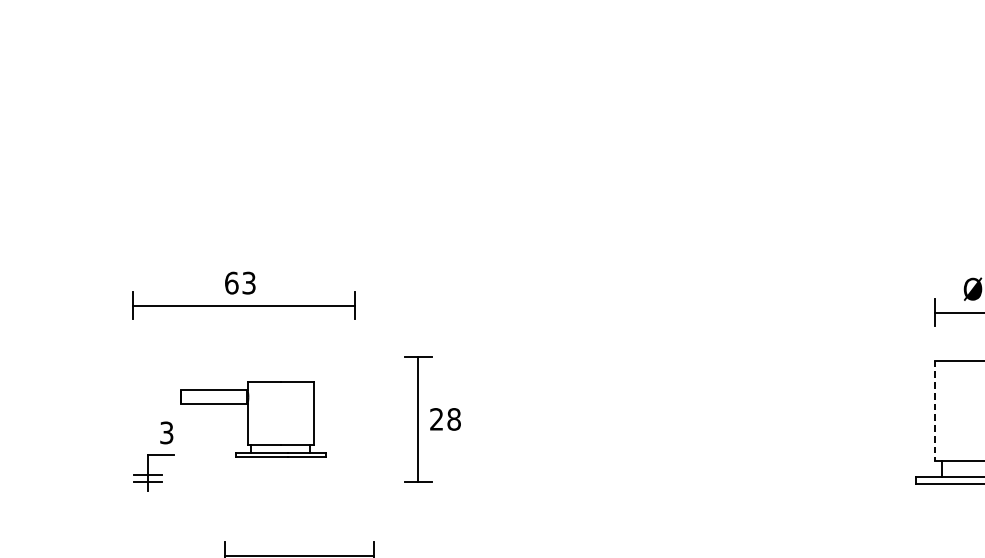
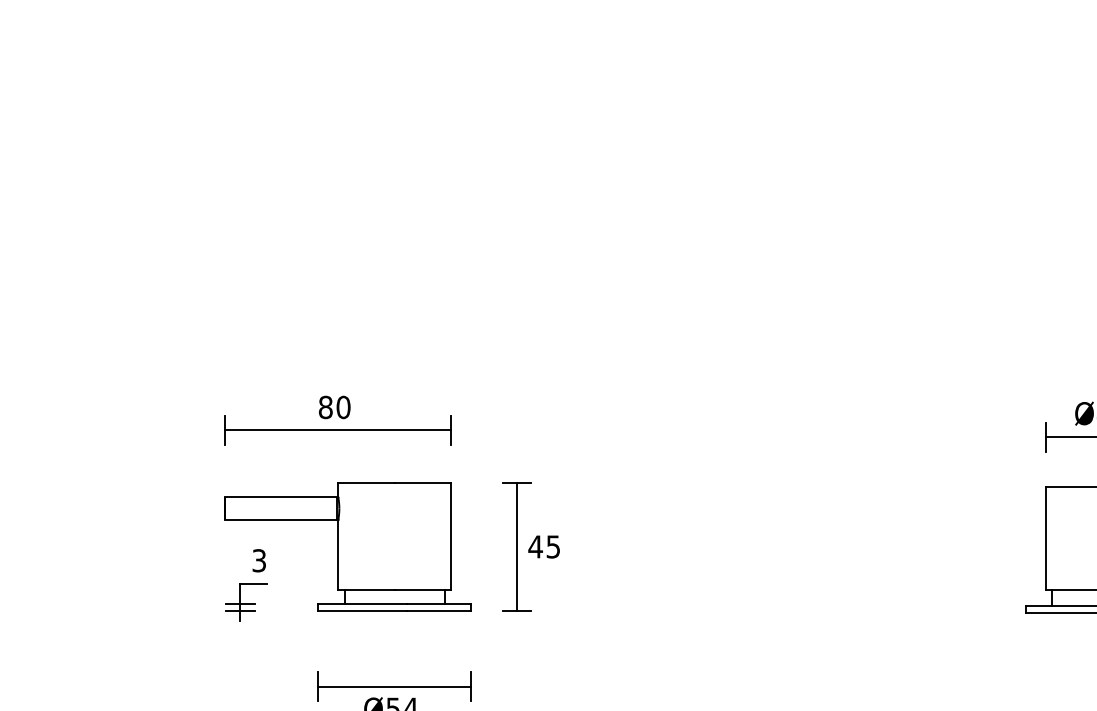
text: (240, 283) -> (334, 407), 63 -> 80
line: (935, 411) -> (1046, 538), dashed -> solid
part: (252, 419) -> (347, 546), size x1.67
text: (445, 419) -> (544, 546), 28 -> 45

